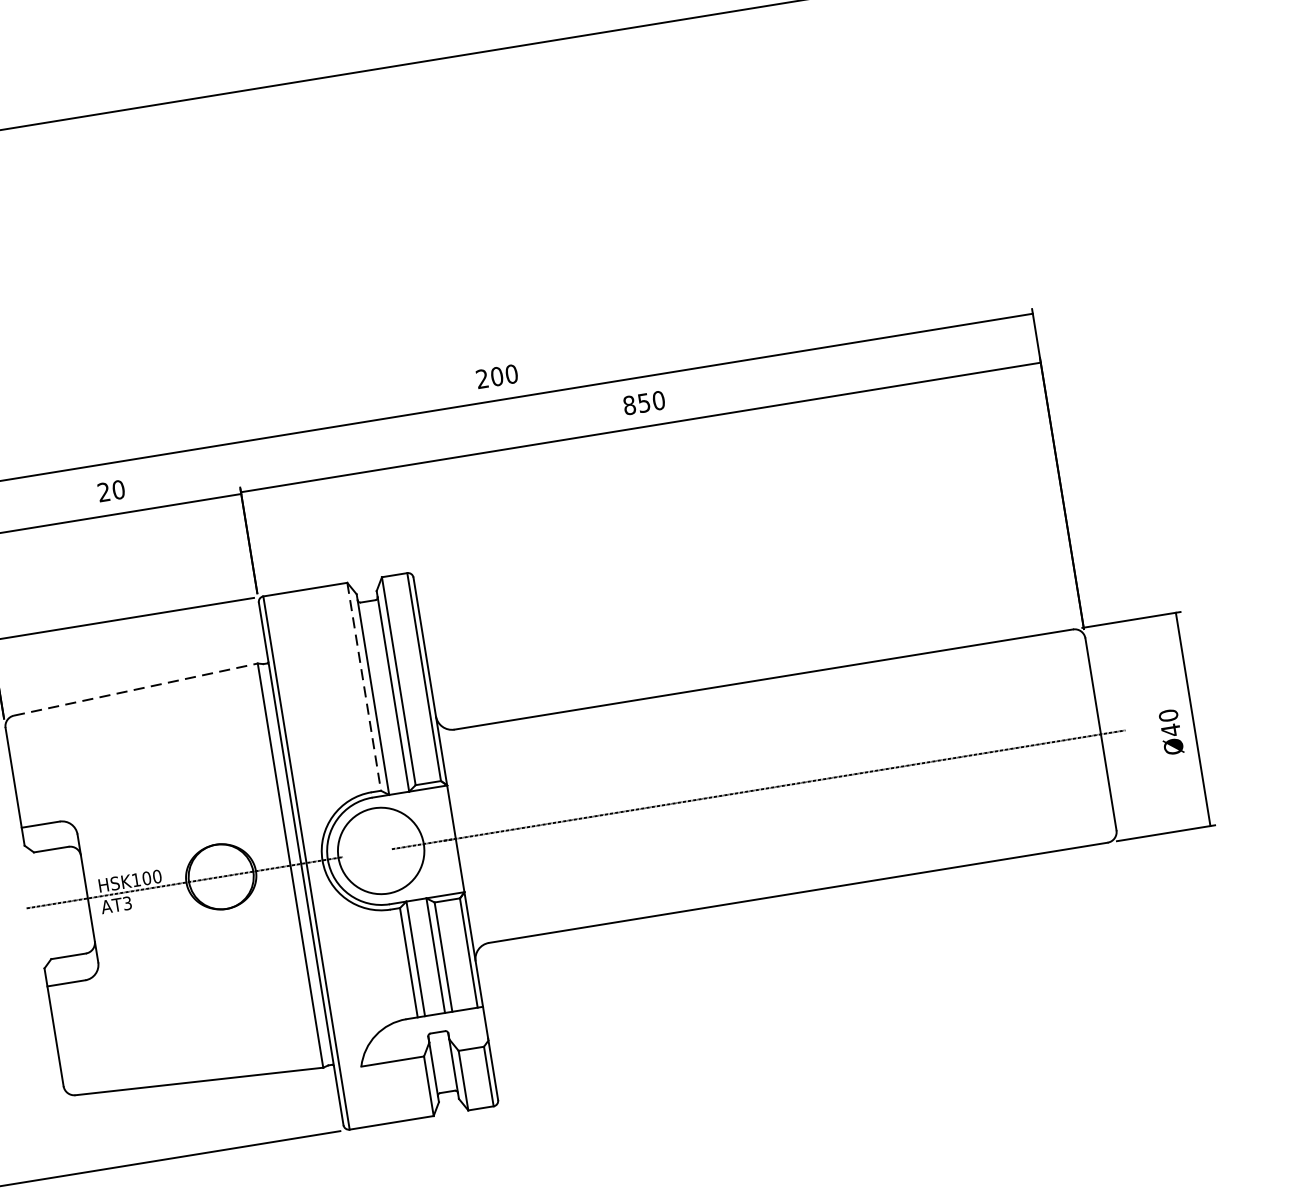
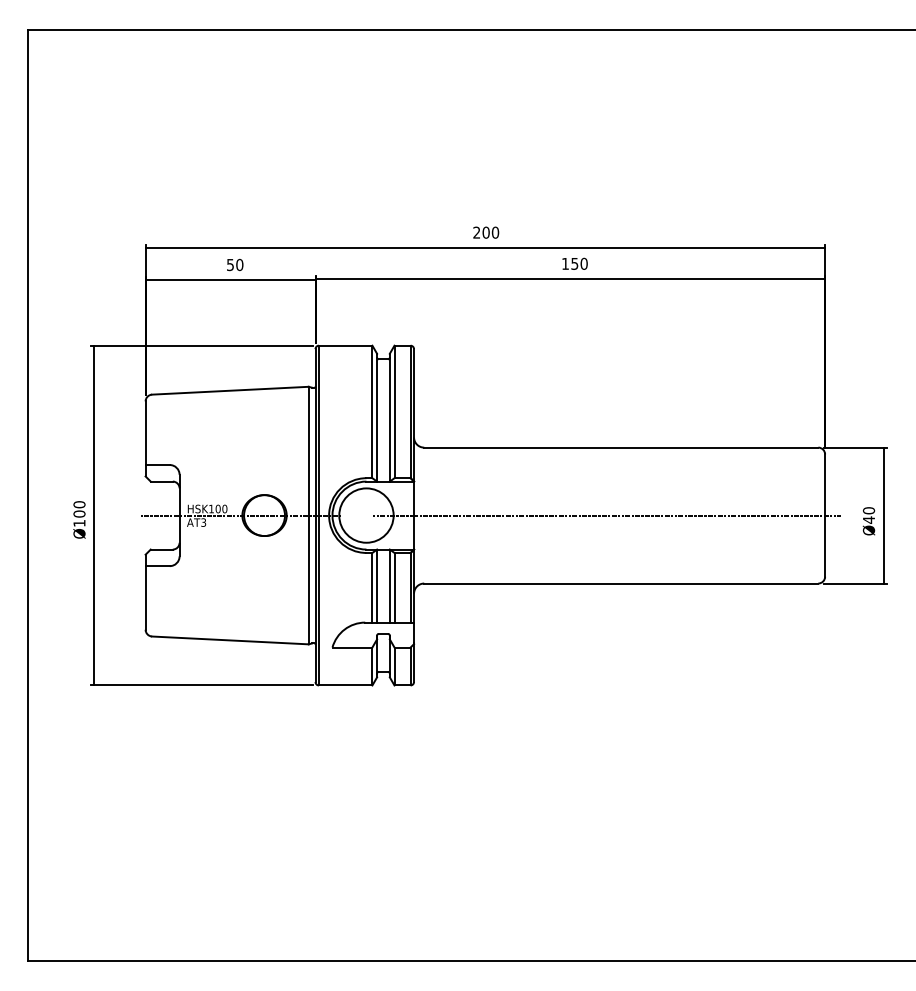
text: (629, 404) -> (565, 263), 850 -> 150
text: (103, 491) -> (230, 264), 20 -> 50
line: (364, 687) -> (372, 412), dashed -> solid
line: (135, 689) -> (230, 390), dashed -> solid

